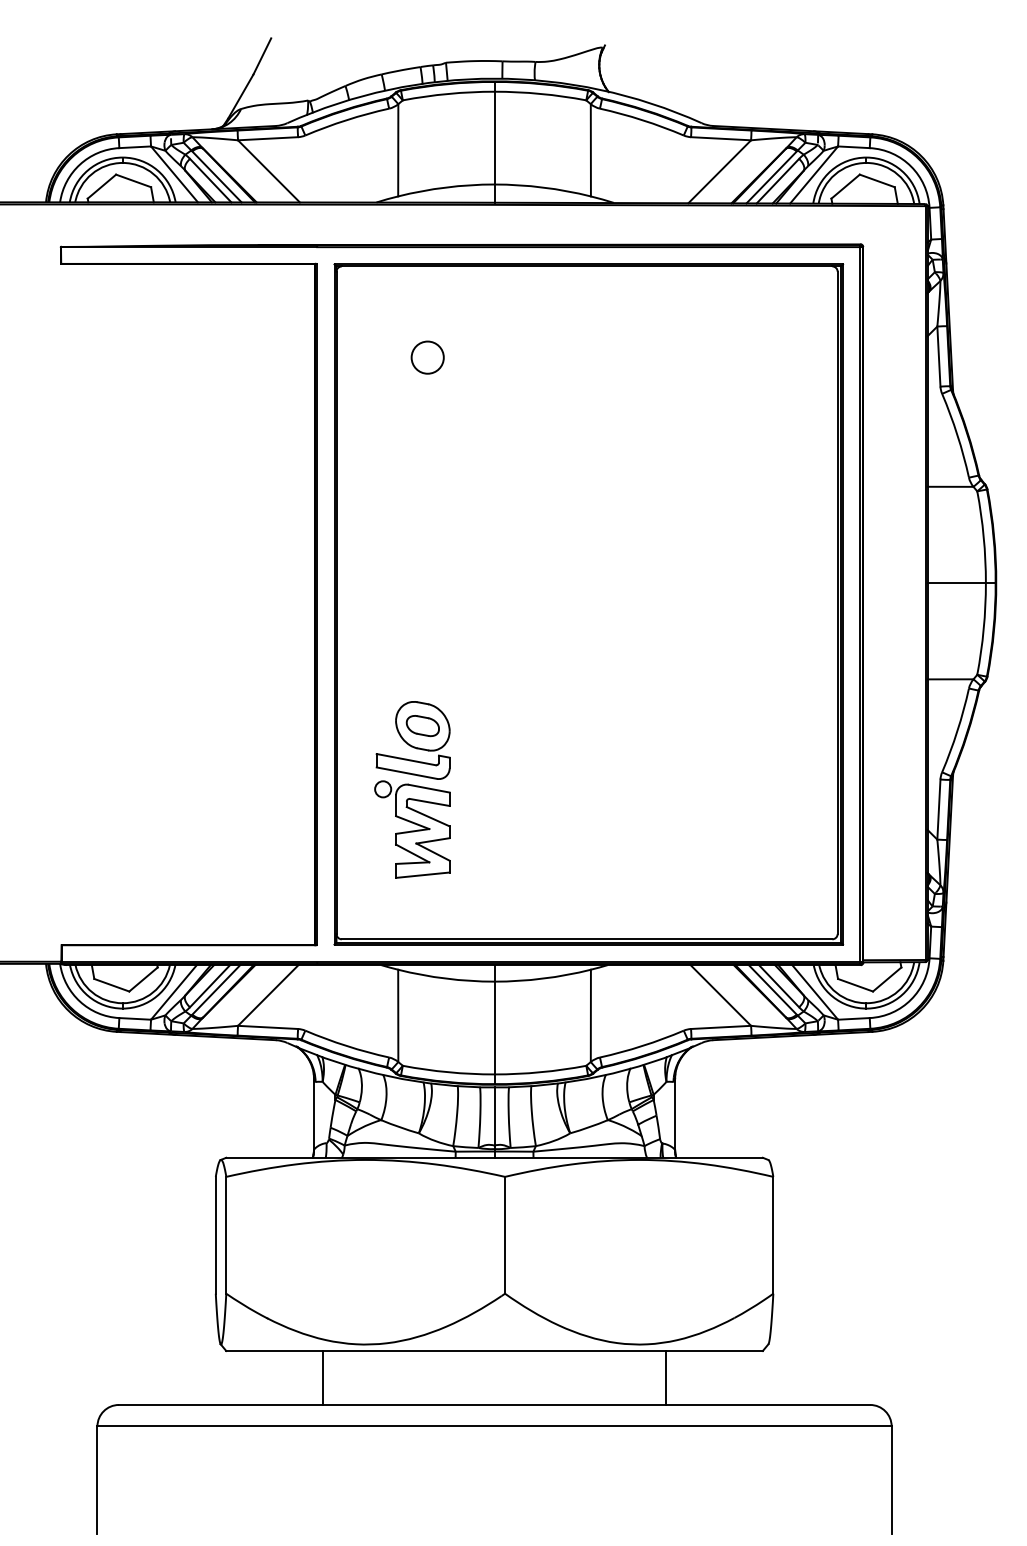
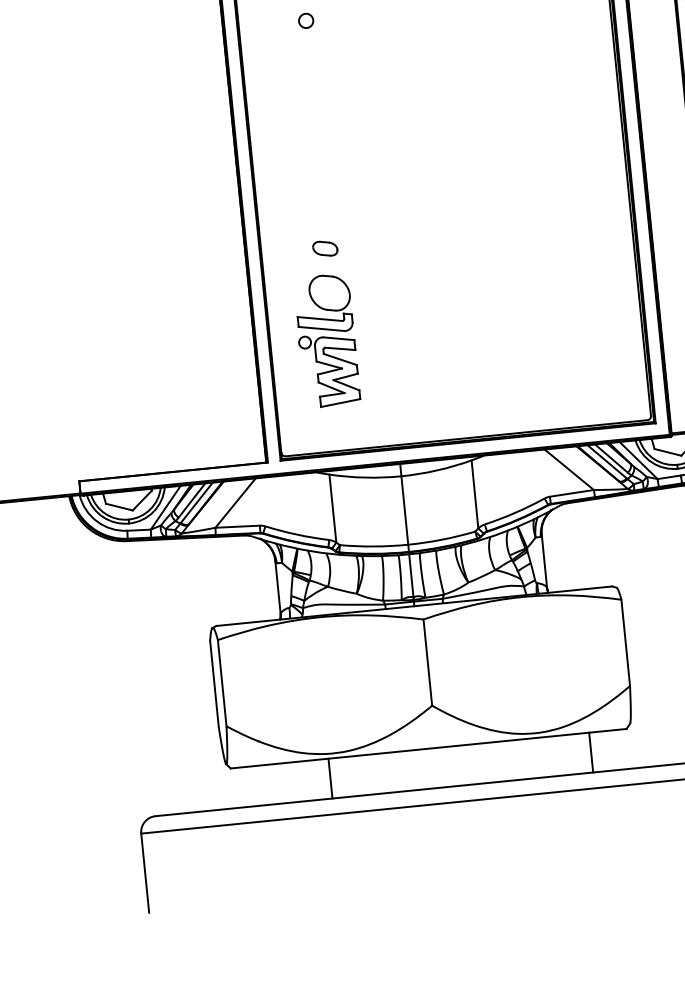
circle: (427, 357) -> (305, 20), size x0.6
part: (422, 726) -> (325, 249), moved
line: (322, 1377) -> (330, 778), moved
line: (666, 1377) -> (591, 752), moved

